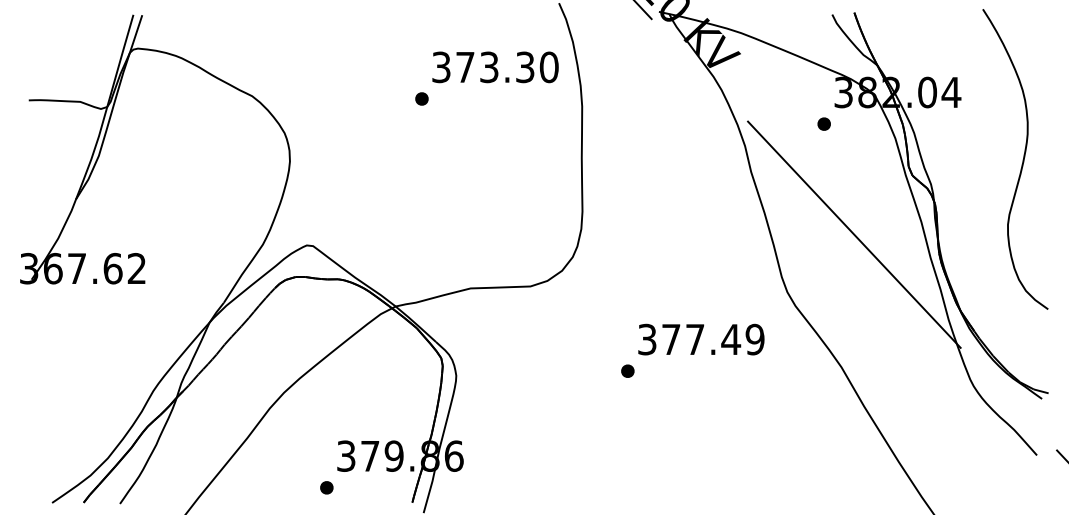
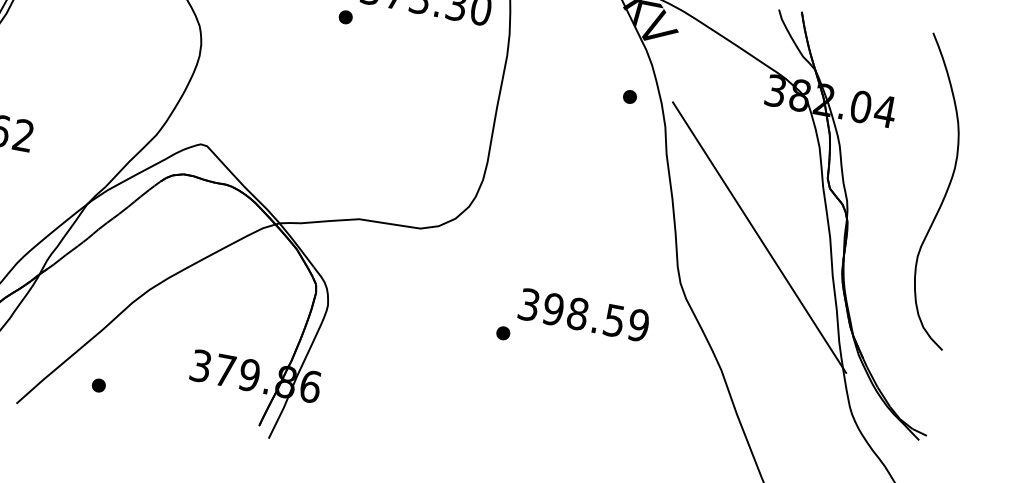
part: (823, 123) -> (629, 96), moved
text: (701, 339) -> (584, 315), 377.49 -> 398.59
part: (326, 487) -> (98, 385), moved

